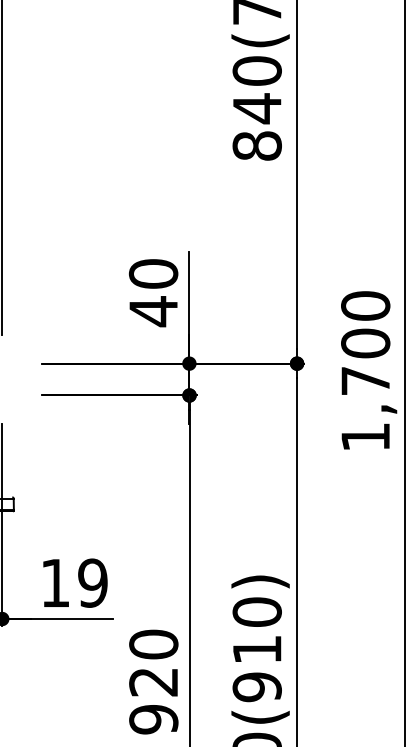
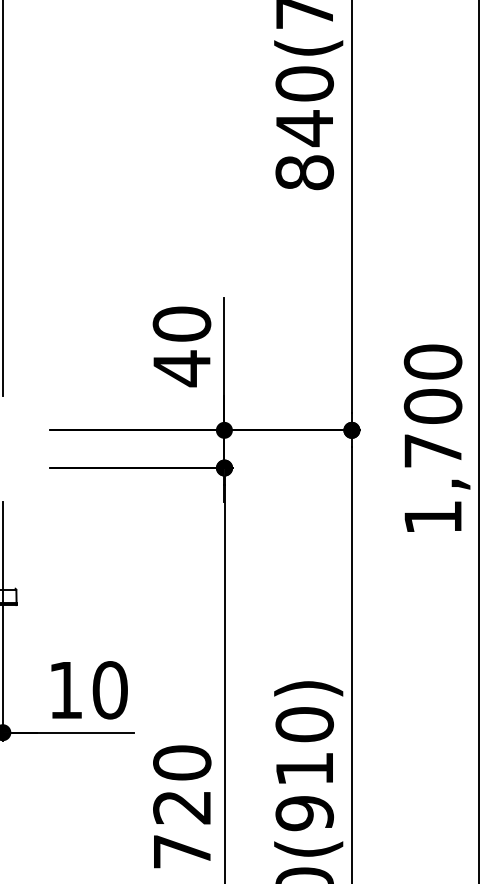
text: (92, 583) -> (109, 690), 19 -> 10
text: (154, 719) -> (182, 851), 920 -> 720

